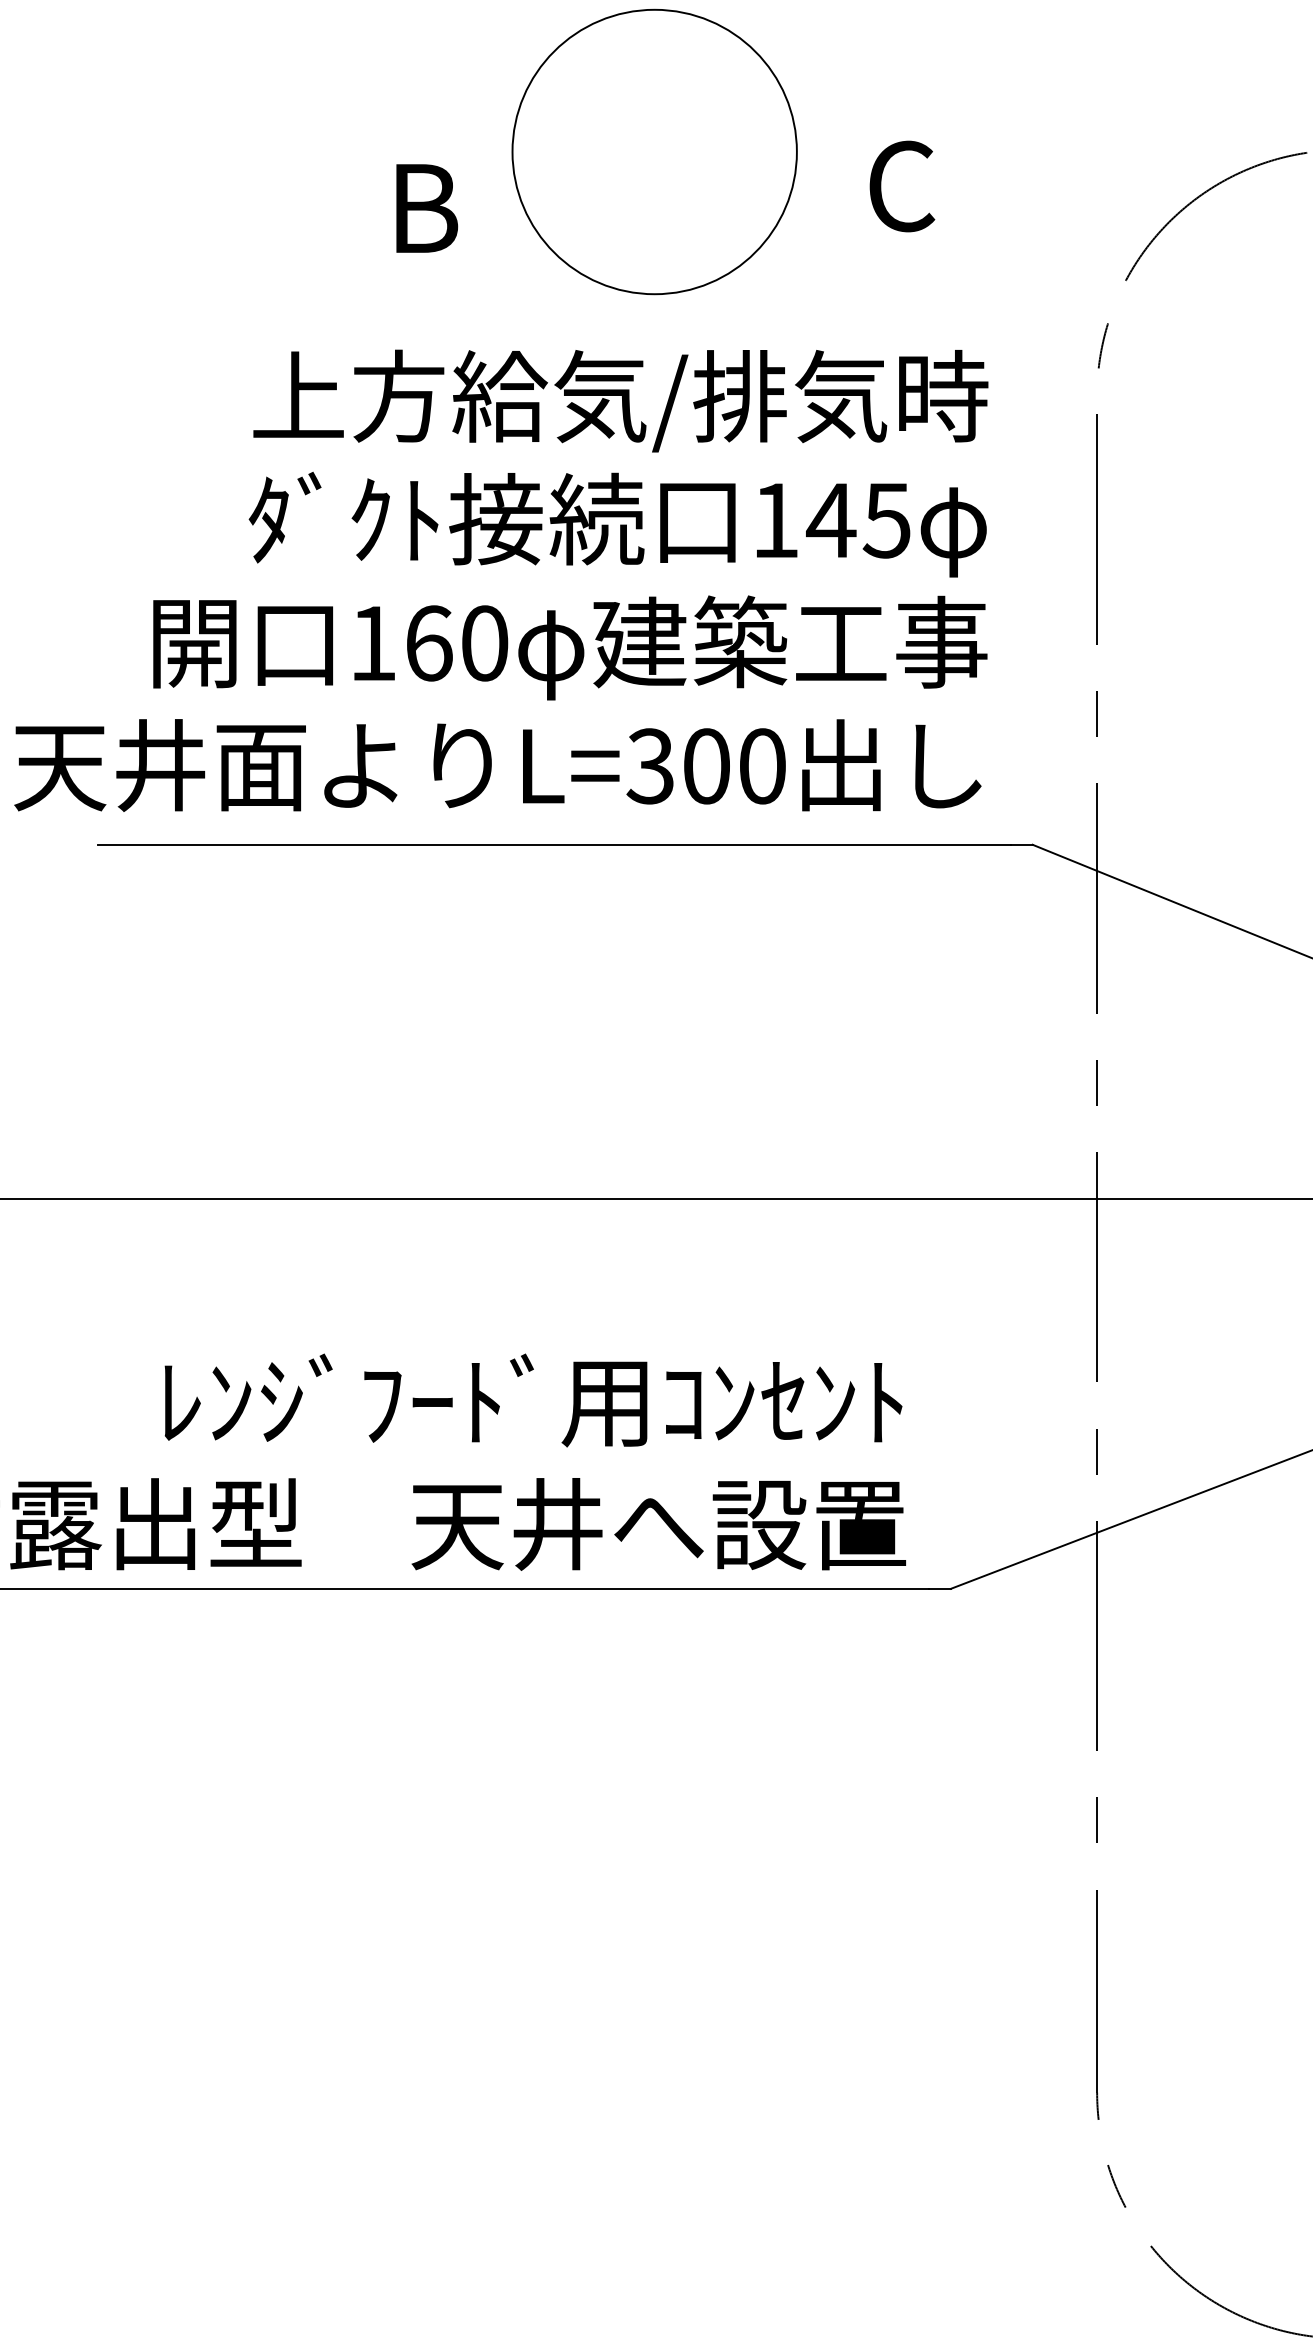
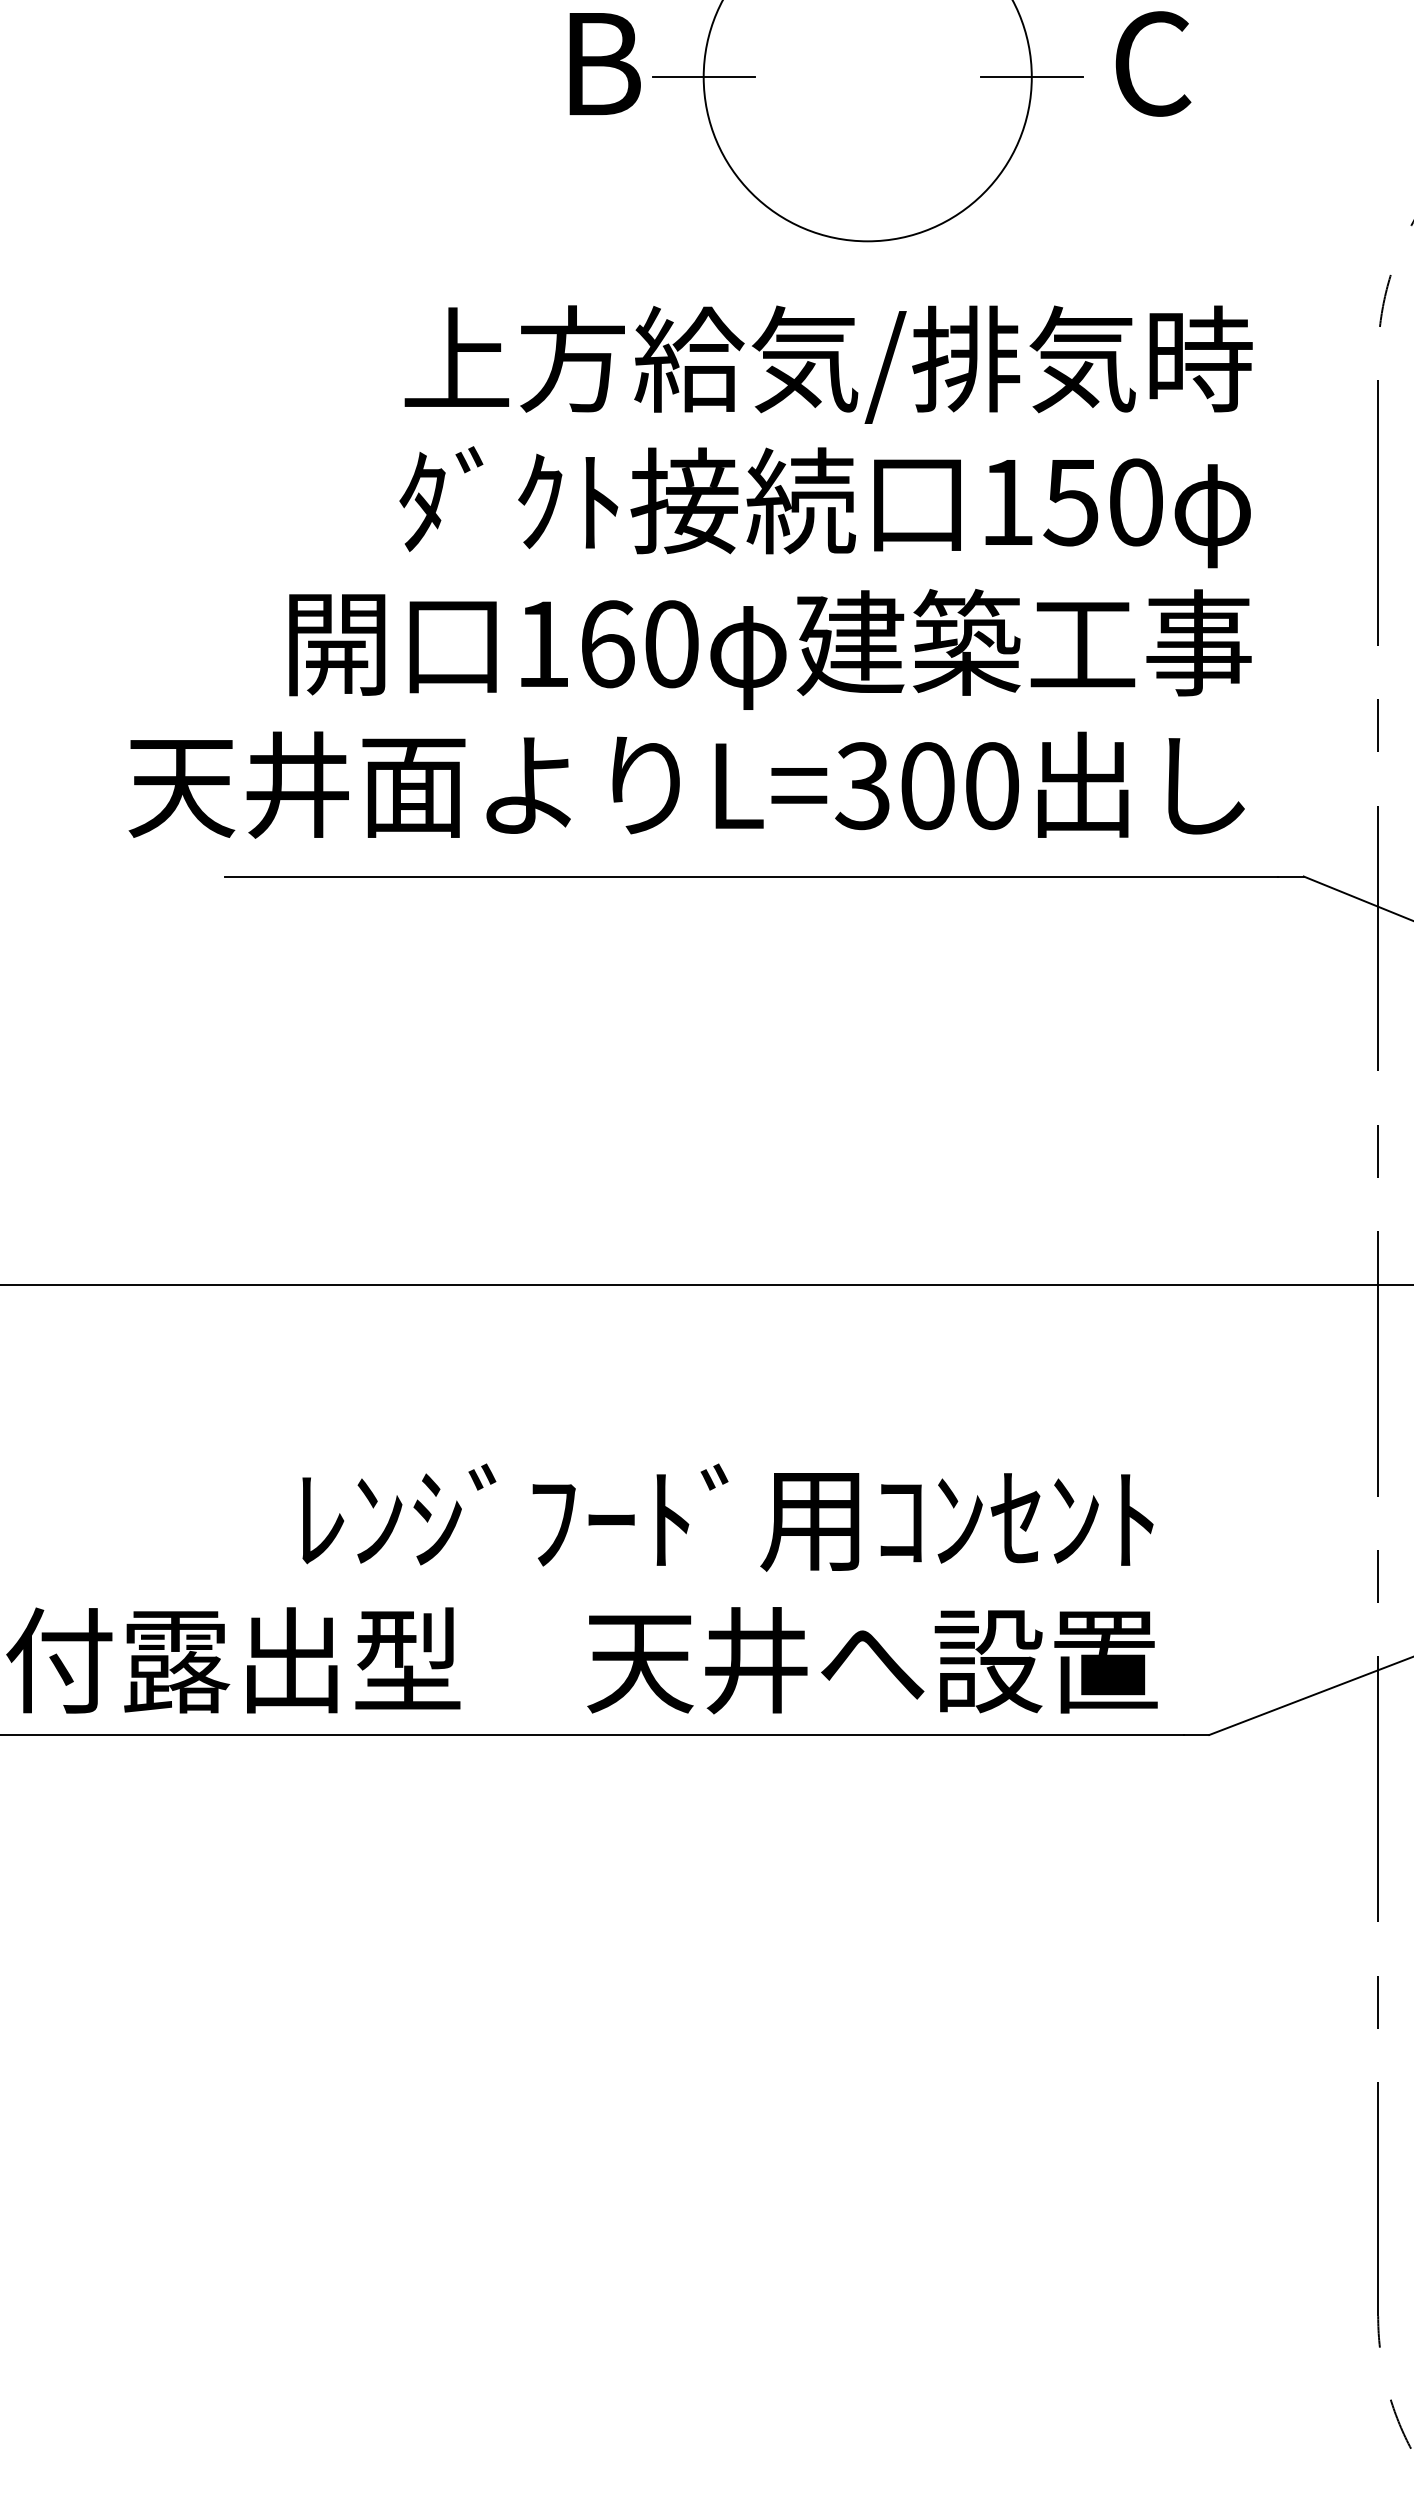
line: (512, 152) -> (703, 77), added
line: (796, 152) -> (1031, 77), added
text: (902, 186) -> (1153, 64), moved
text: (427, 208) -> (605, 64), moved
text: (858, 520) -> (1102, 502), 145 -> 150

